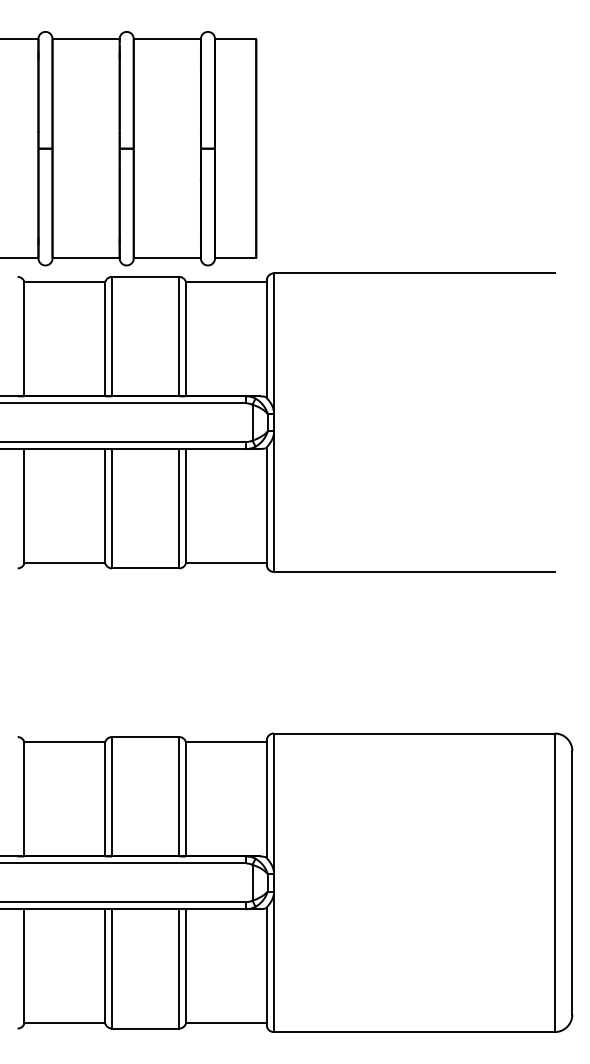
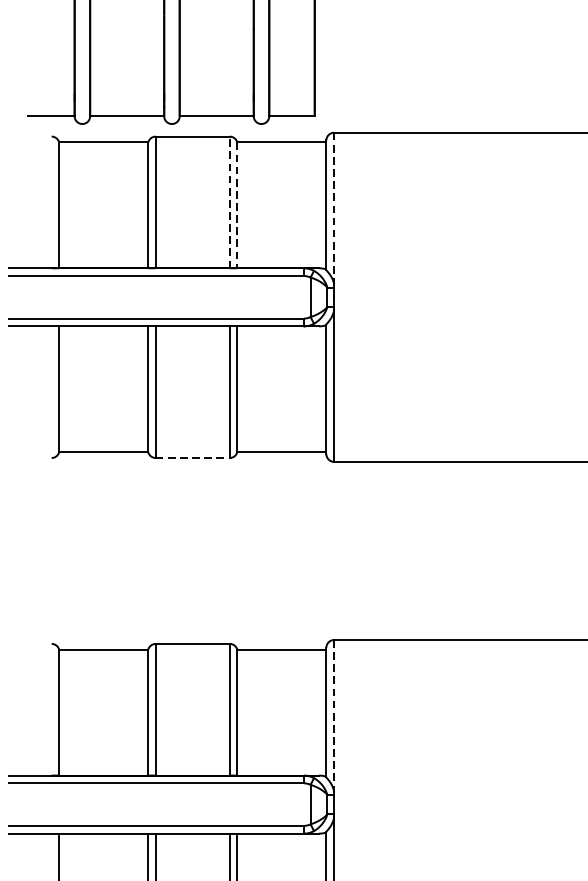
line: (179, 336) -> (230, 202), solid -> dashed
line: (186, 339) -> (237, 205), solid -> dashed
line: (273, 342) -> (333, 208), solid -> dashed
line: (145, 568) -> (192, 458), solid -> dashed
line: (273, 802) -> (333, 716), solid -> dashed

